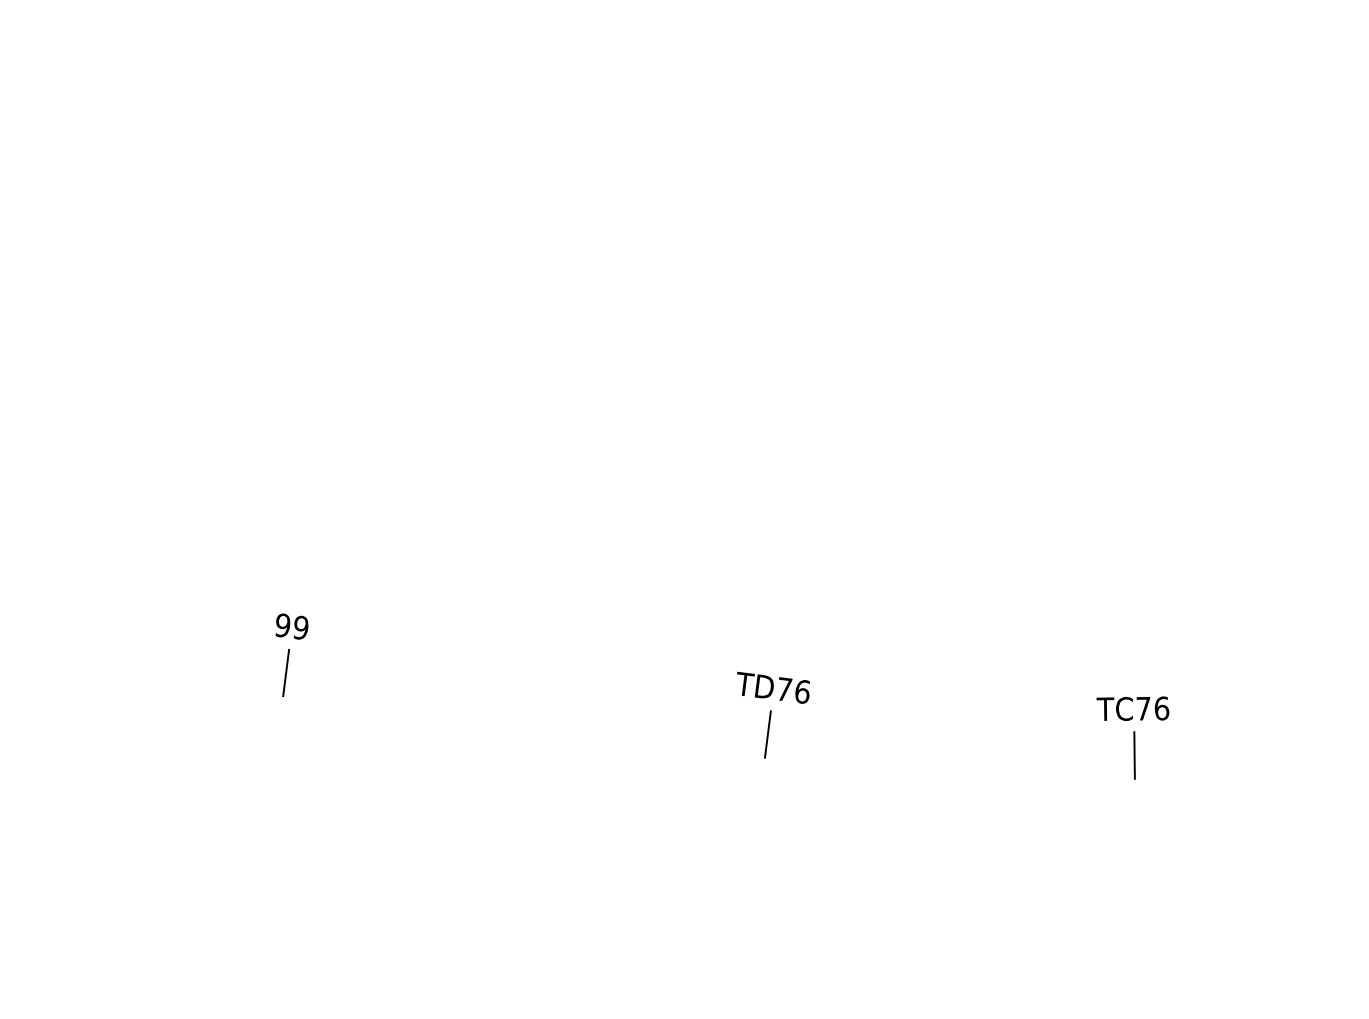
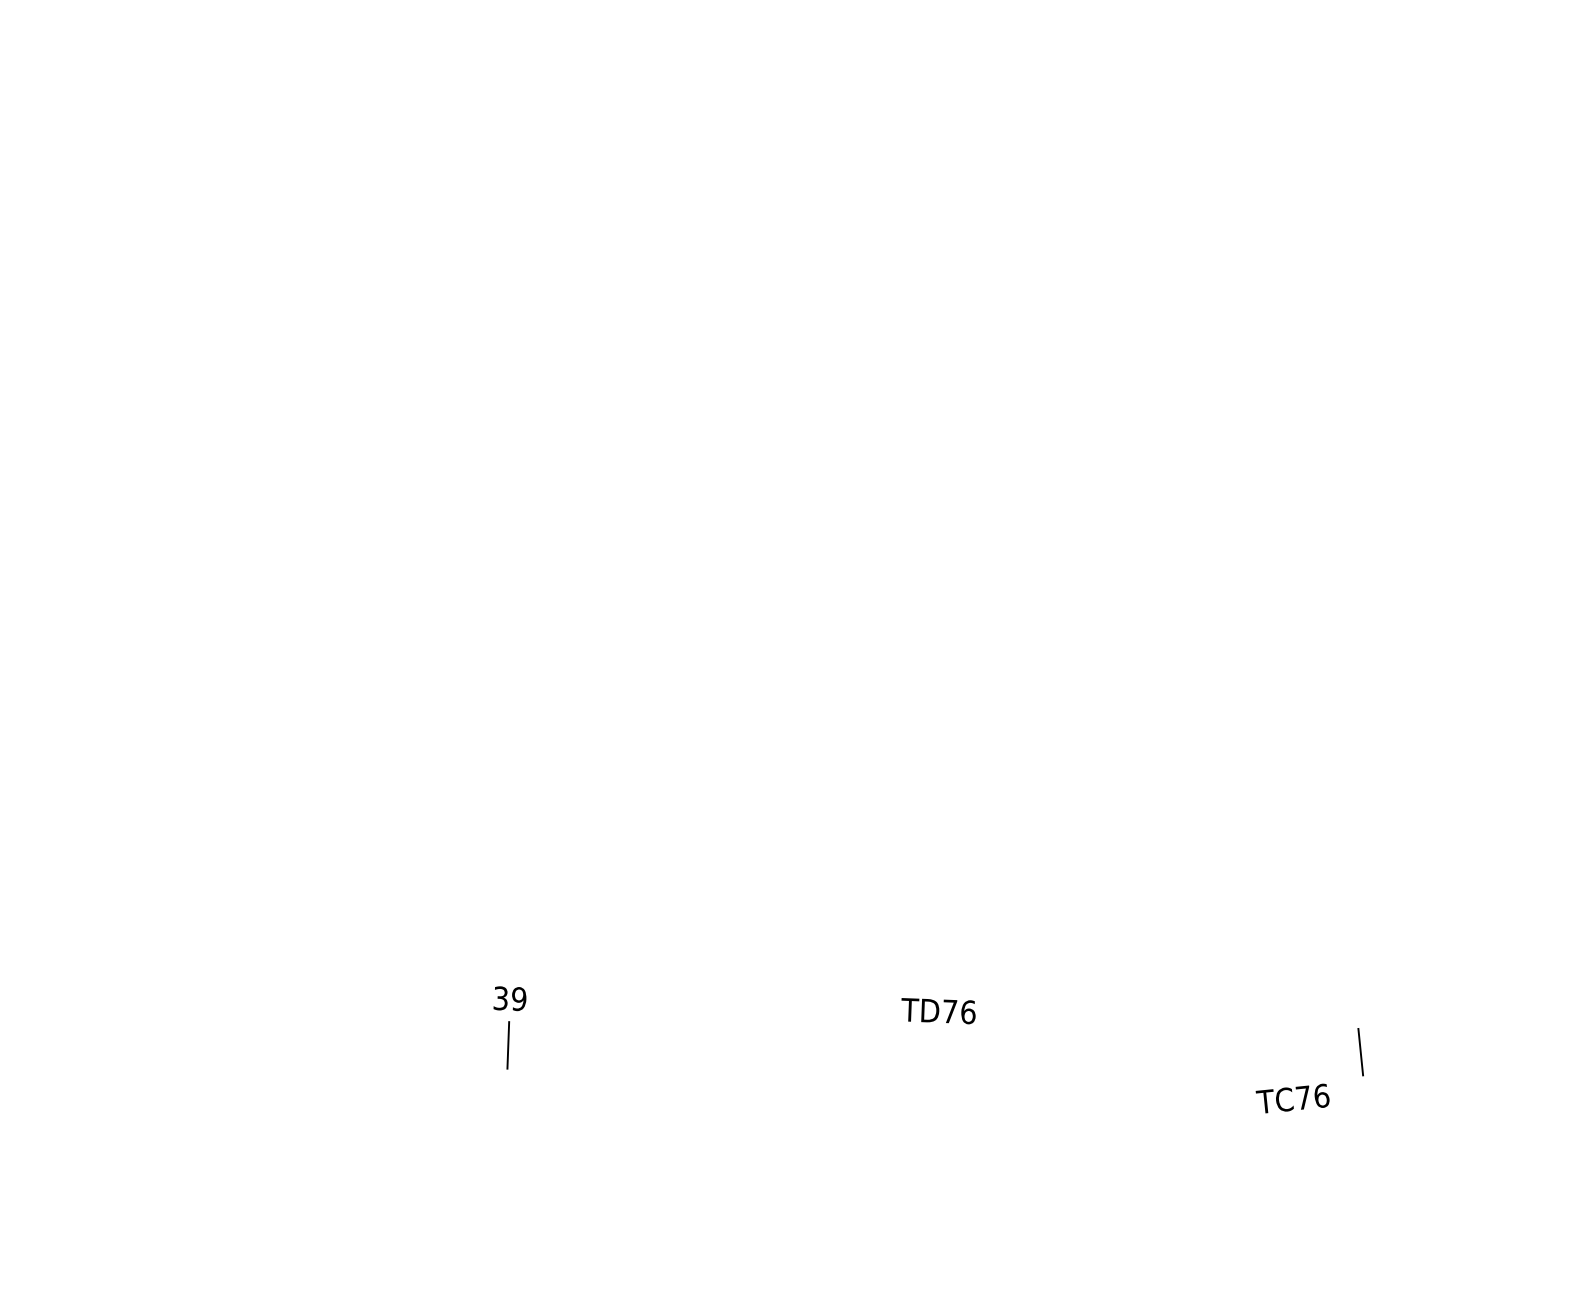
text: (282, 625) -> (500, 998), 99 -> 39
text: (772, 688) -> (938, 1011), moved
text: (1132, 708) -> (1292, 1098), moved
line: (767, 734) -> (993, 1063), removed

